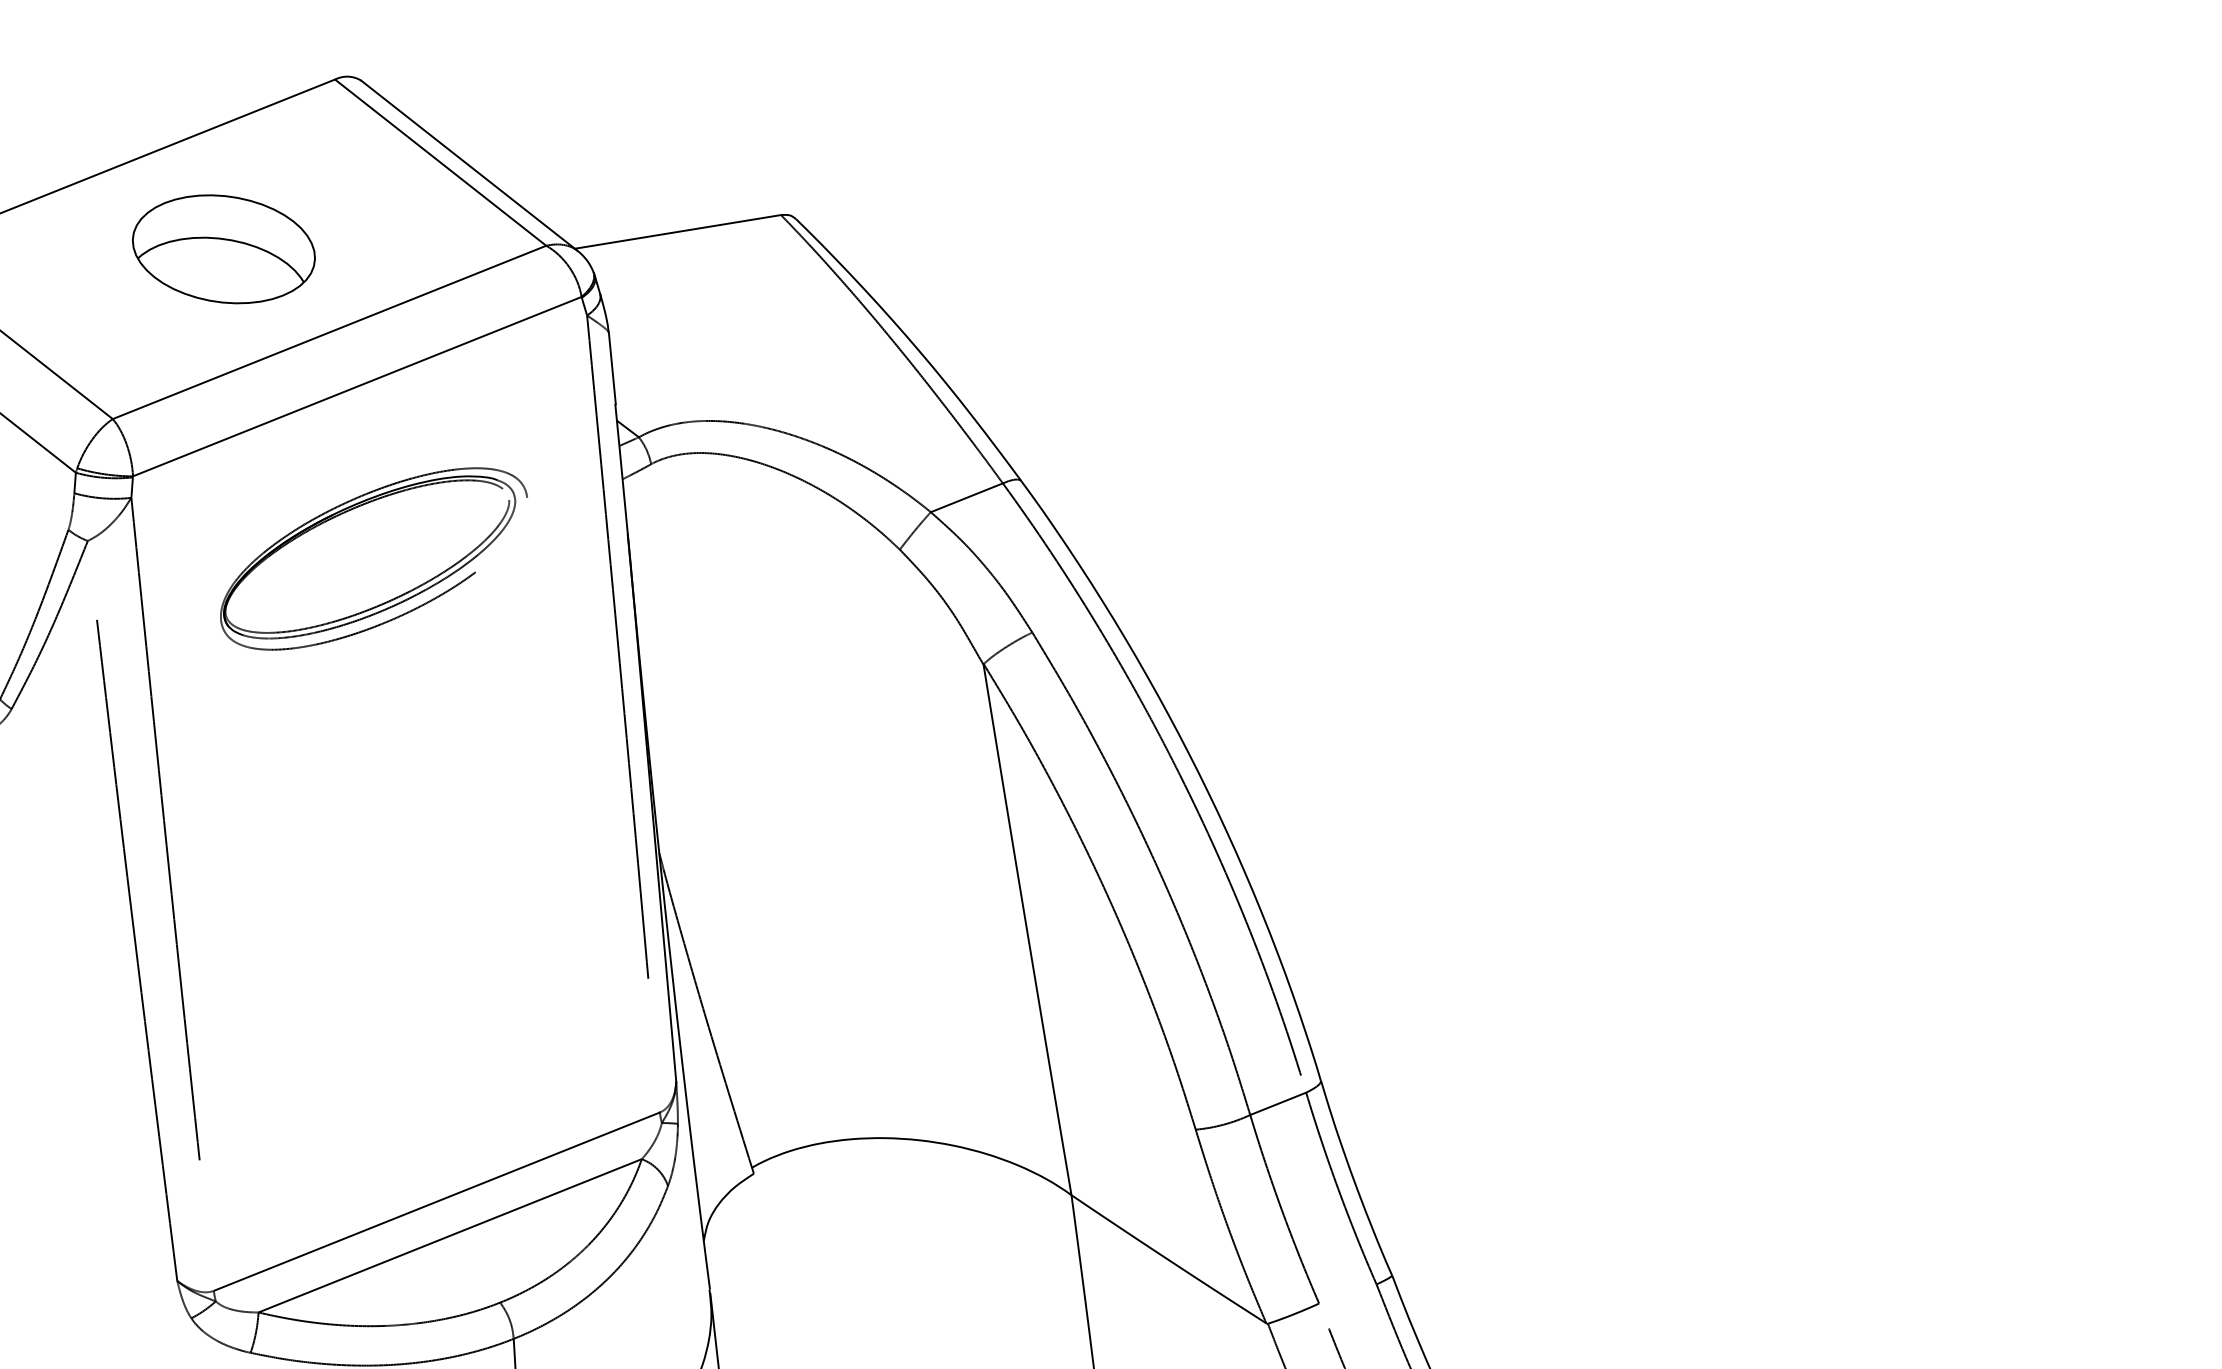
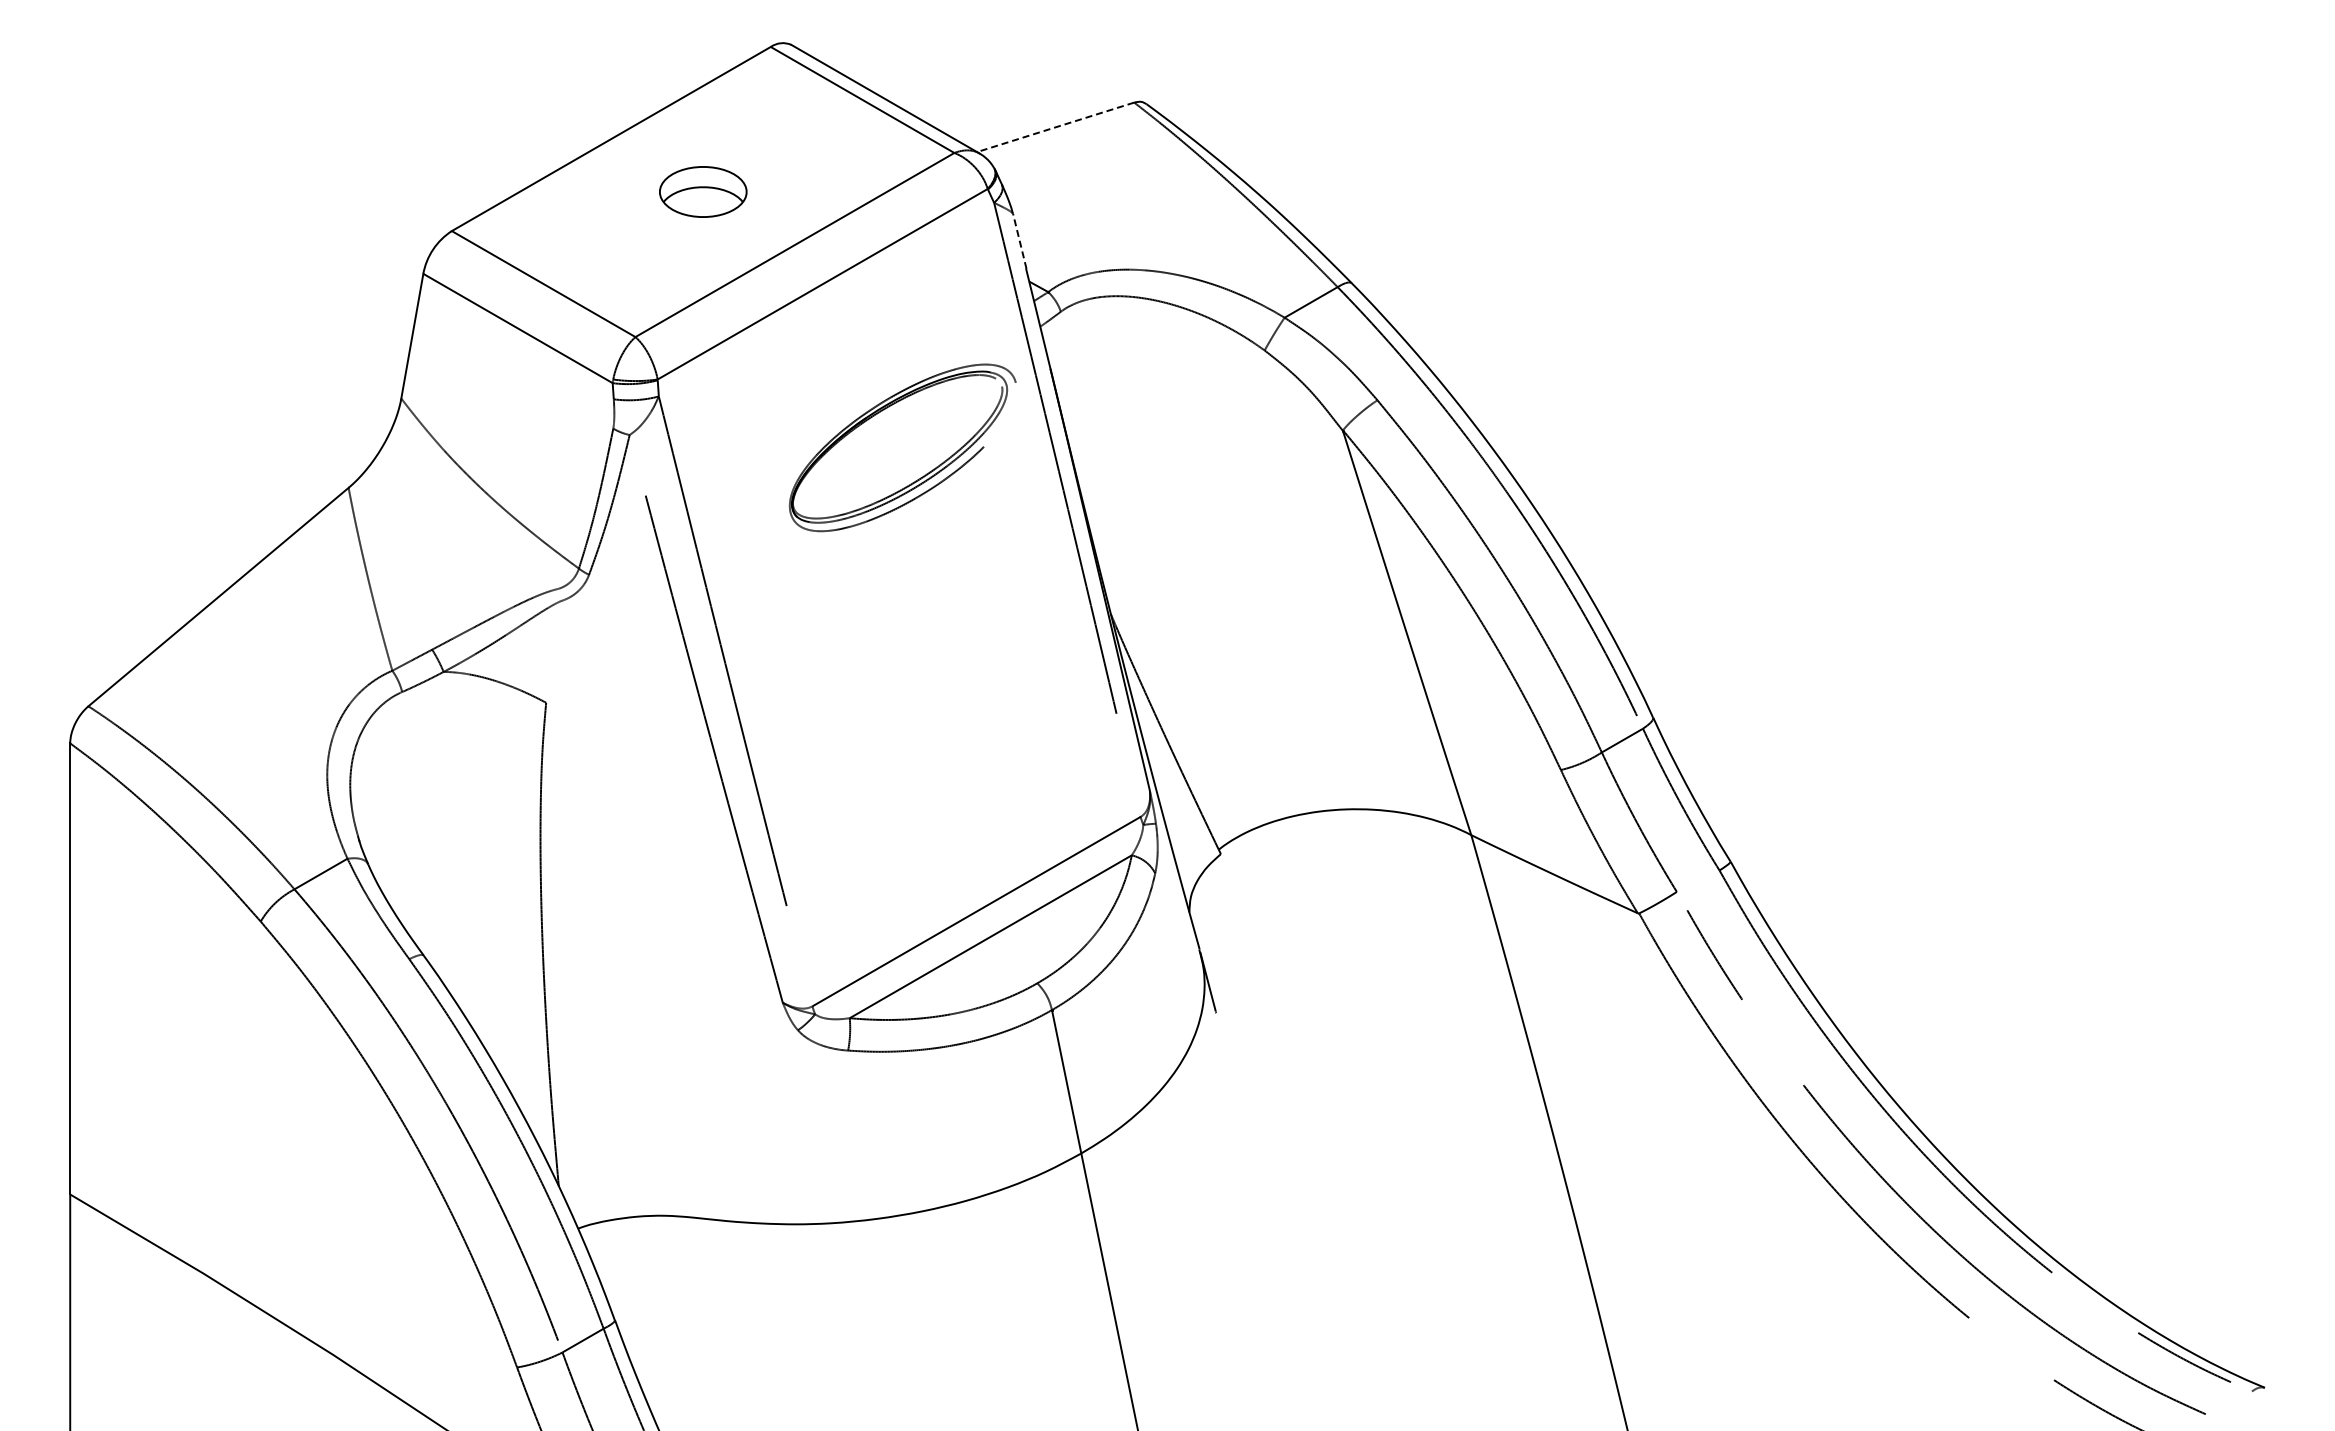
line: (677, 232) -> (1055, 127), solid -> dashed
part: (224, 248) -> (703, 191), size x0.6
line: (611, 368) -> (1019, 241), solid -> dashed
part: (373, 558) -> (902, 447), moved

